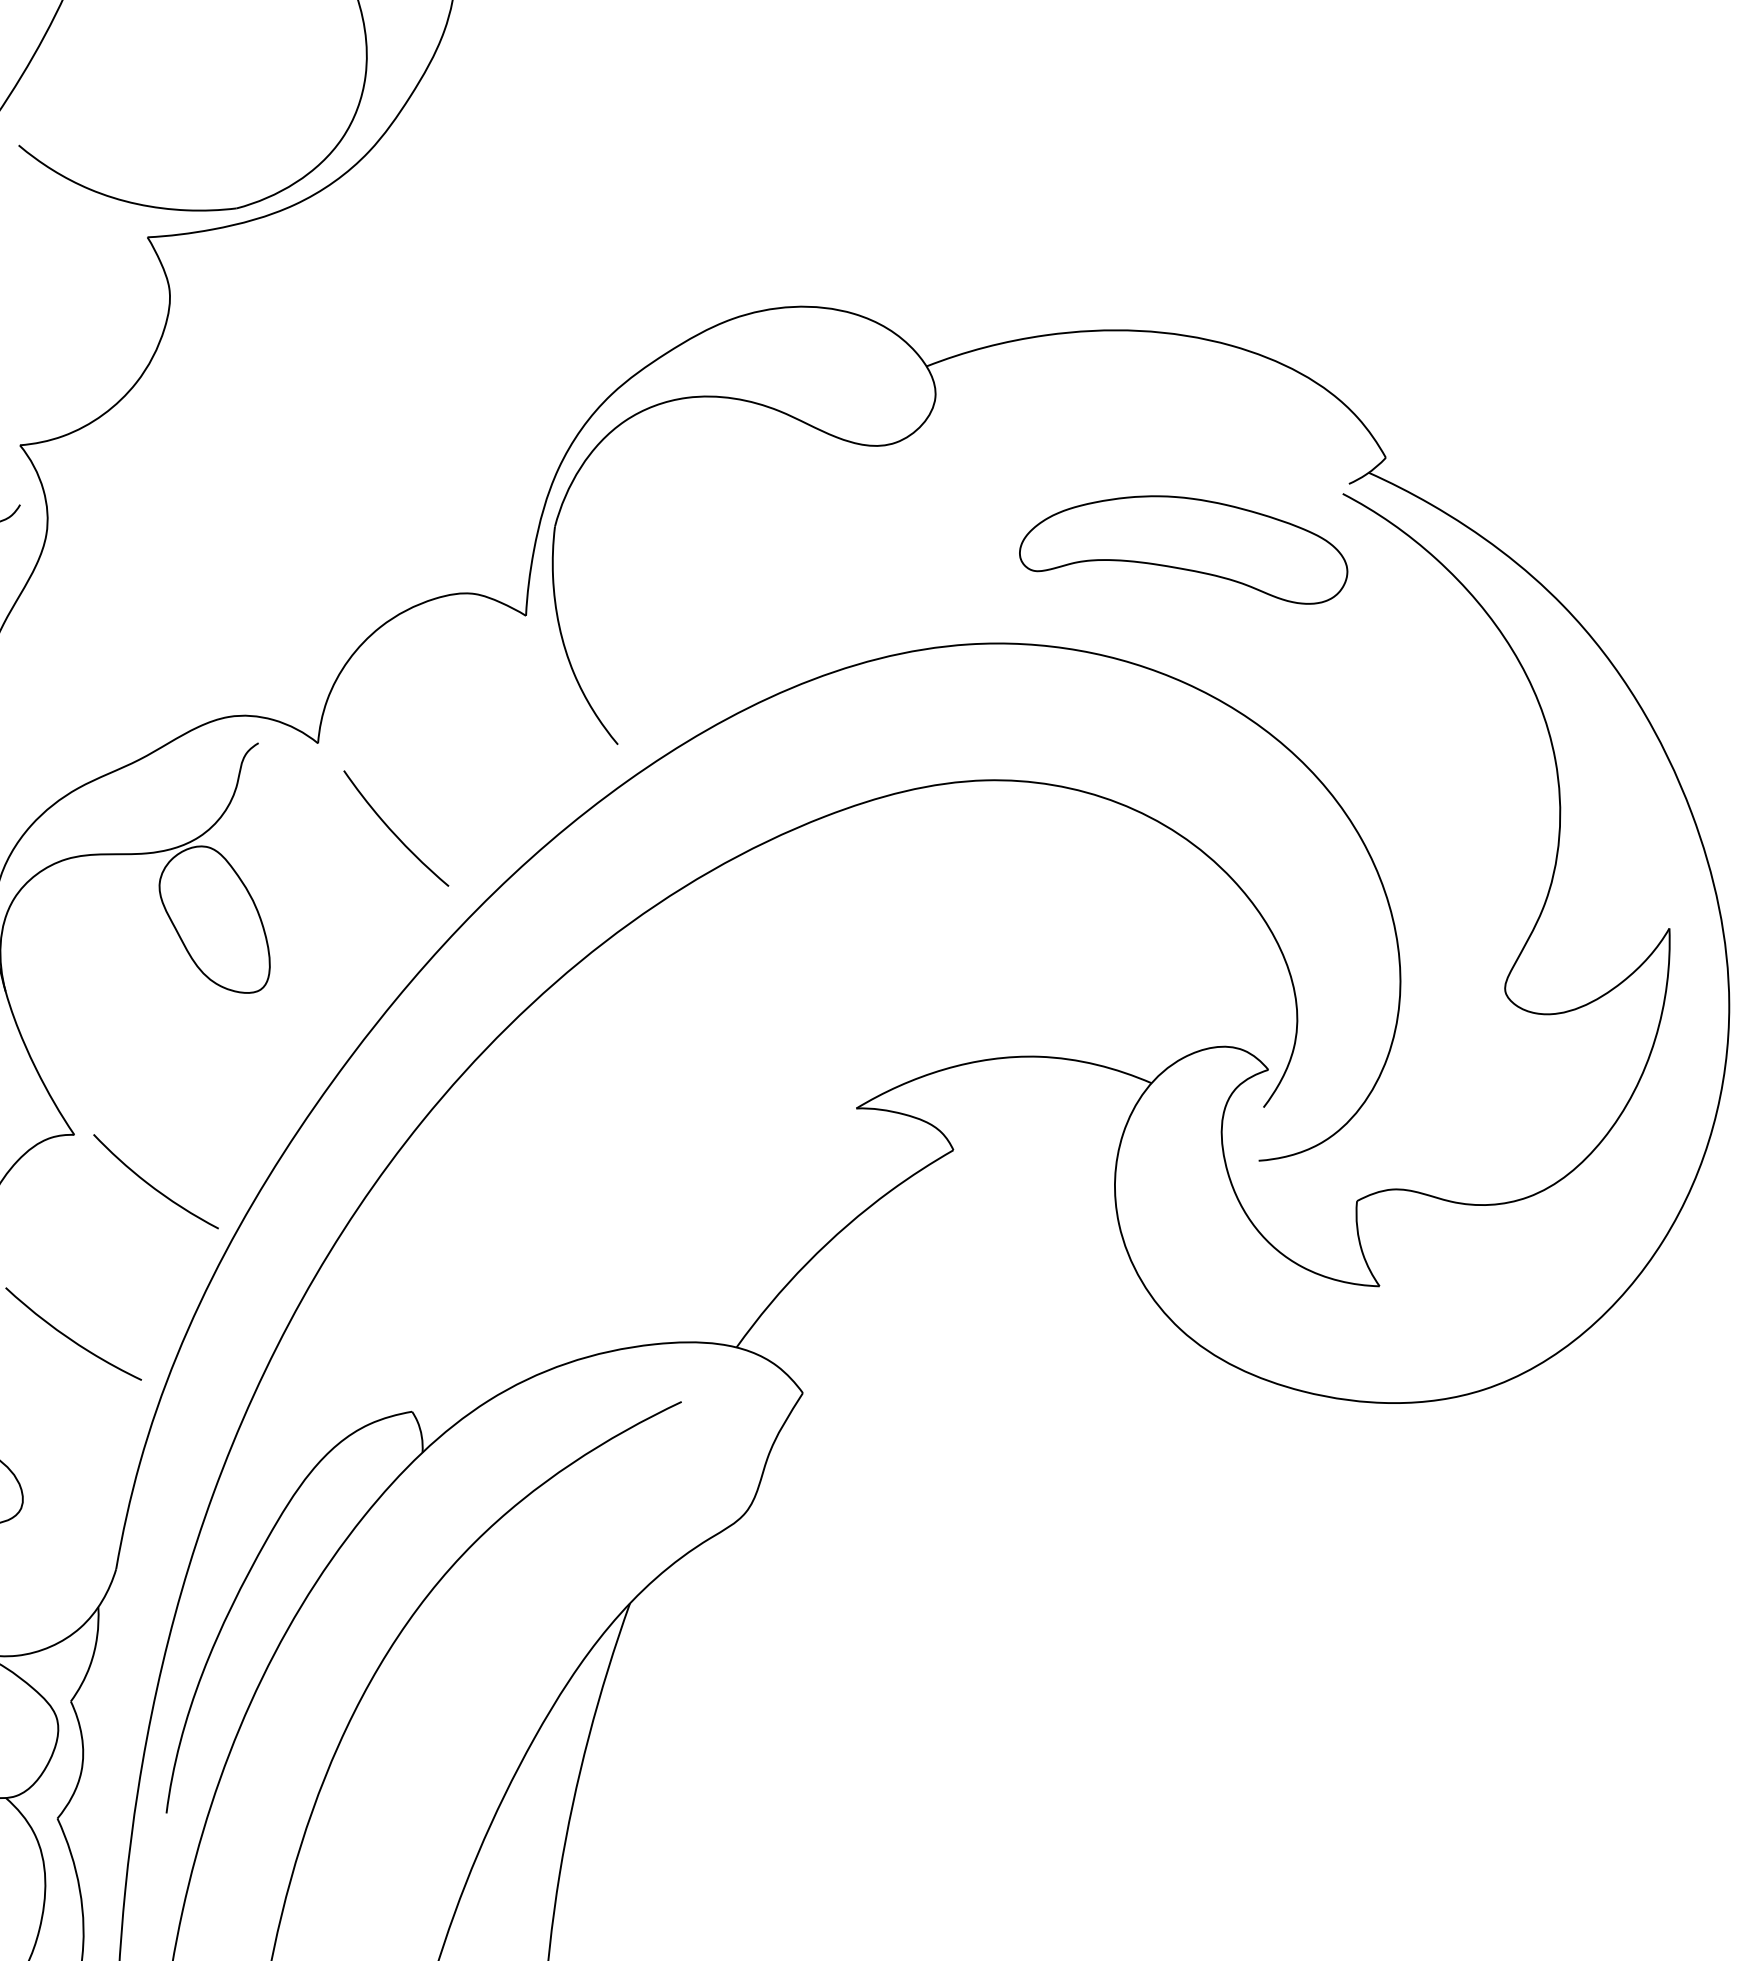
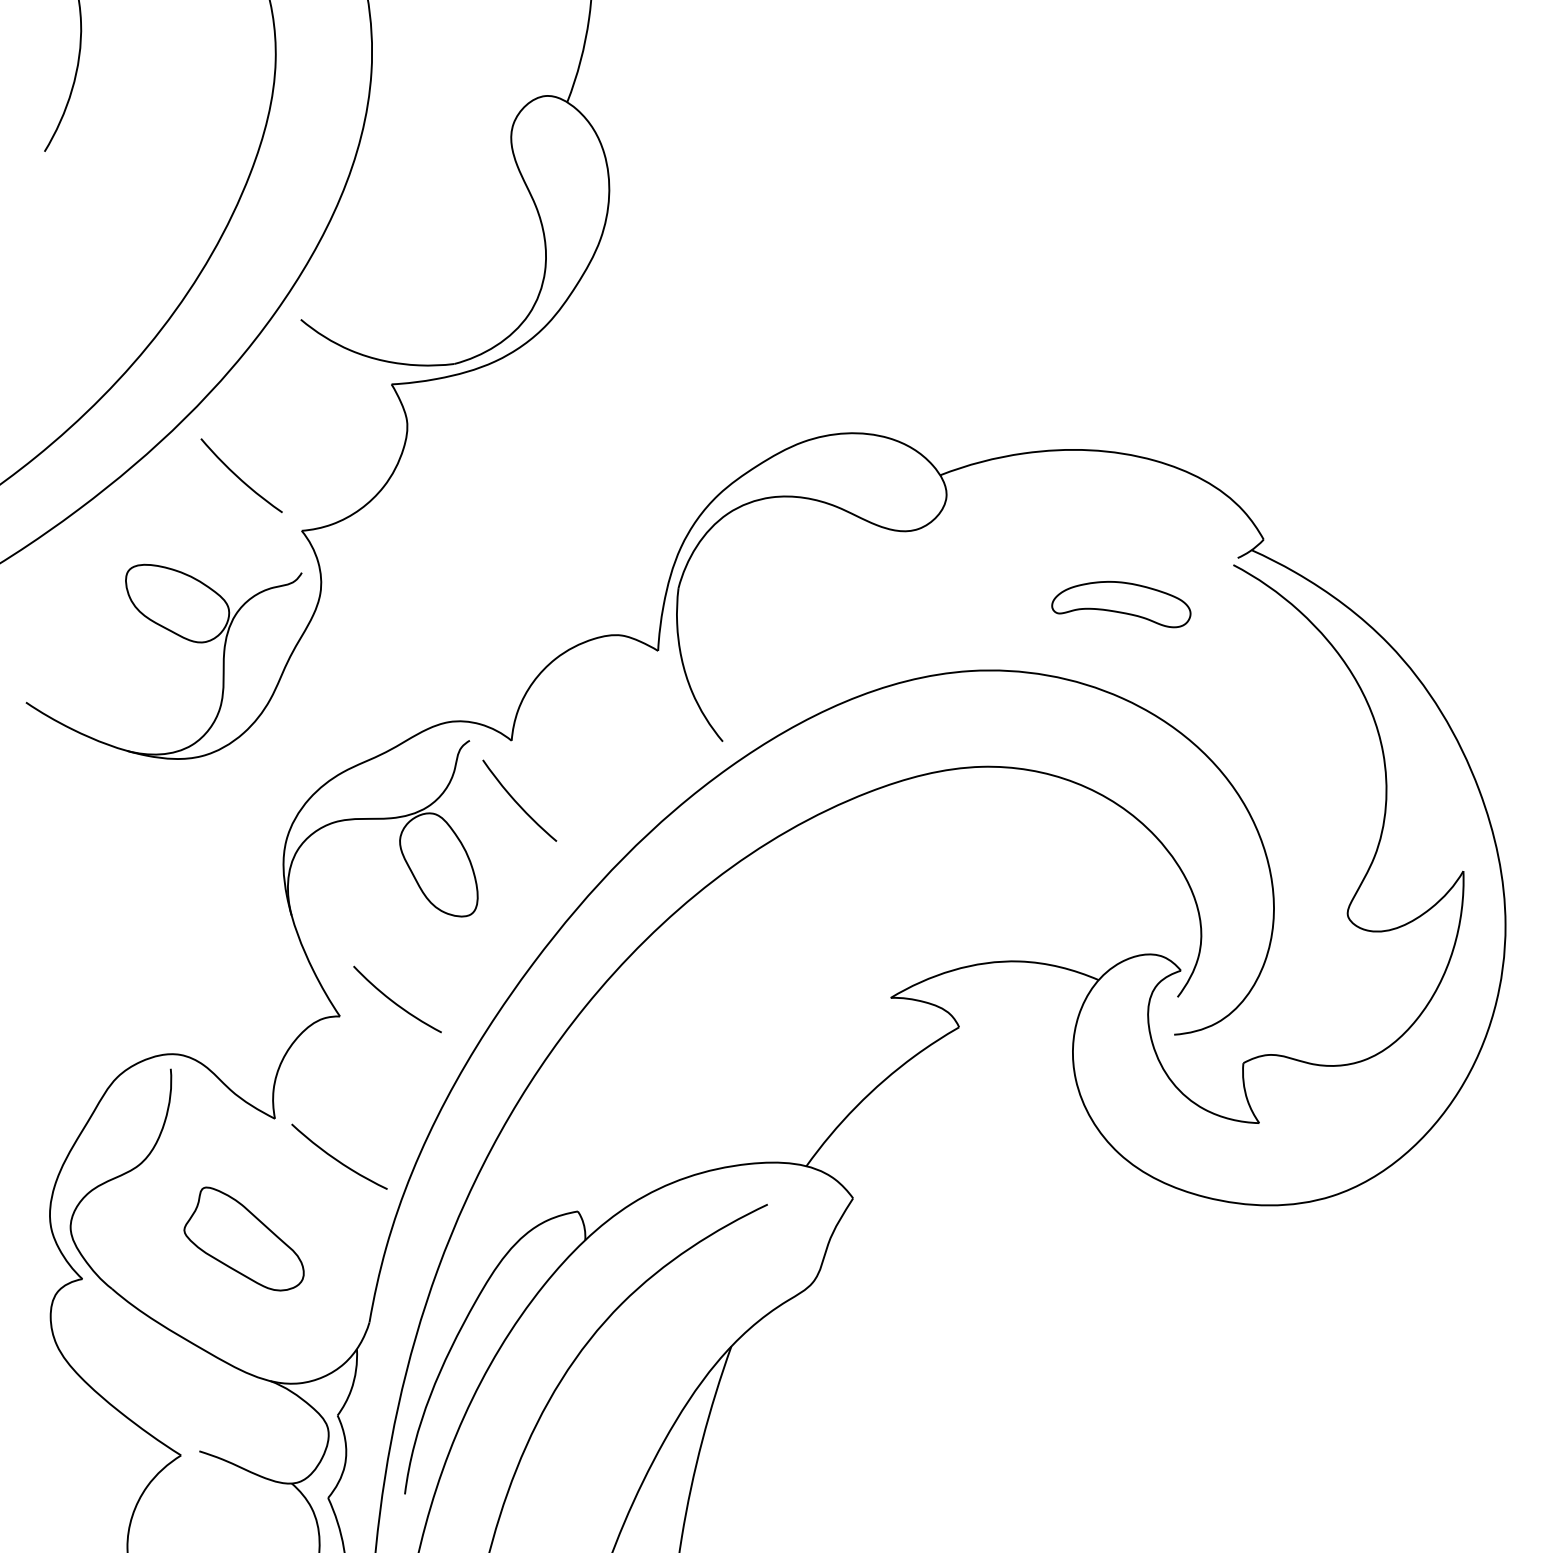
part: (1183, 549) -> (1121, 604), size x0.6
curve: (393, 831) -> (517, 802), moved
curve: (151, 1184) -> (394, 1001), moved

